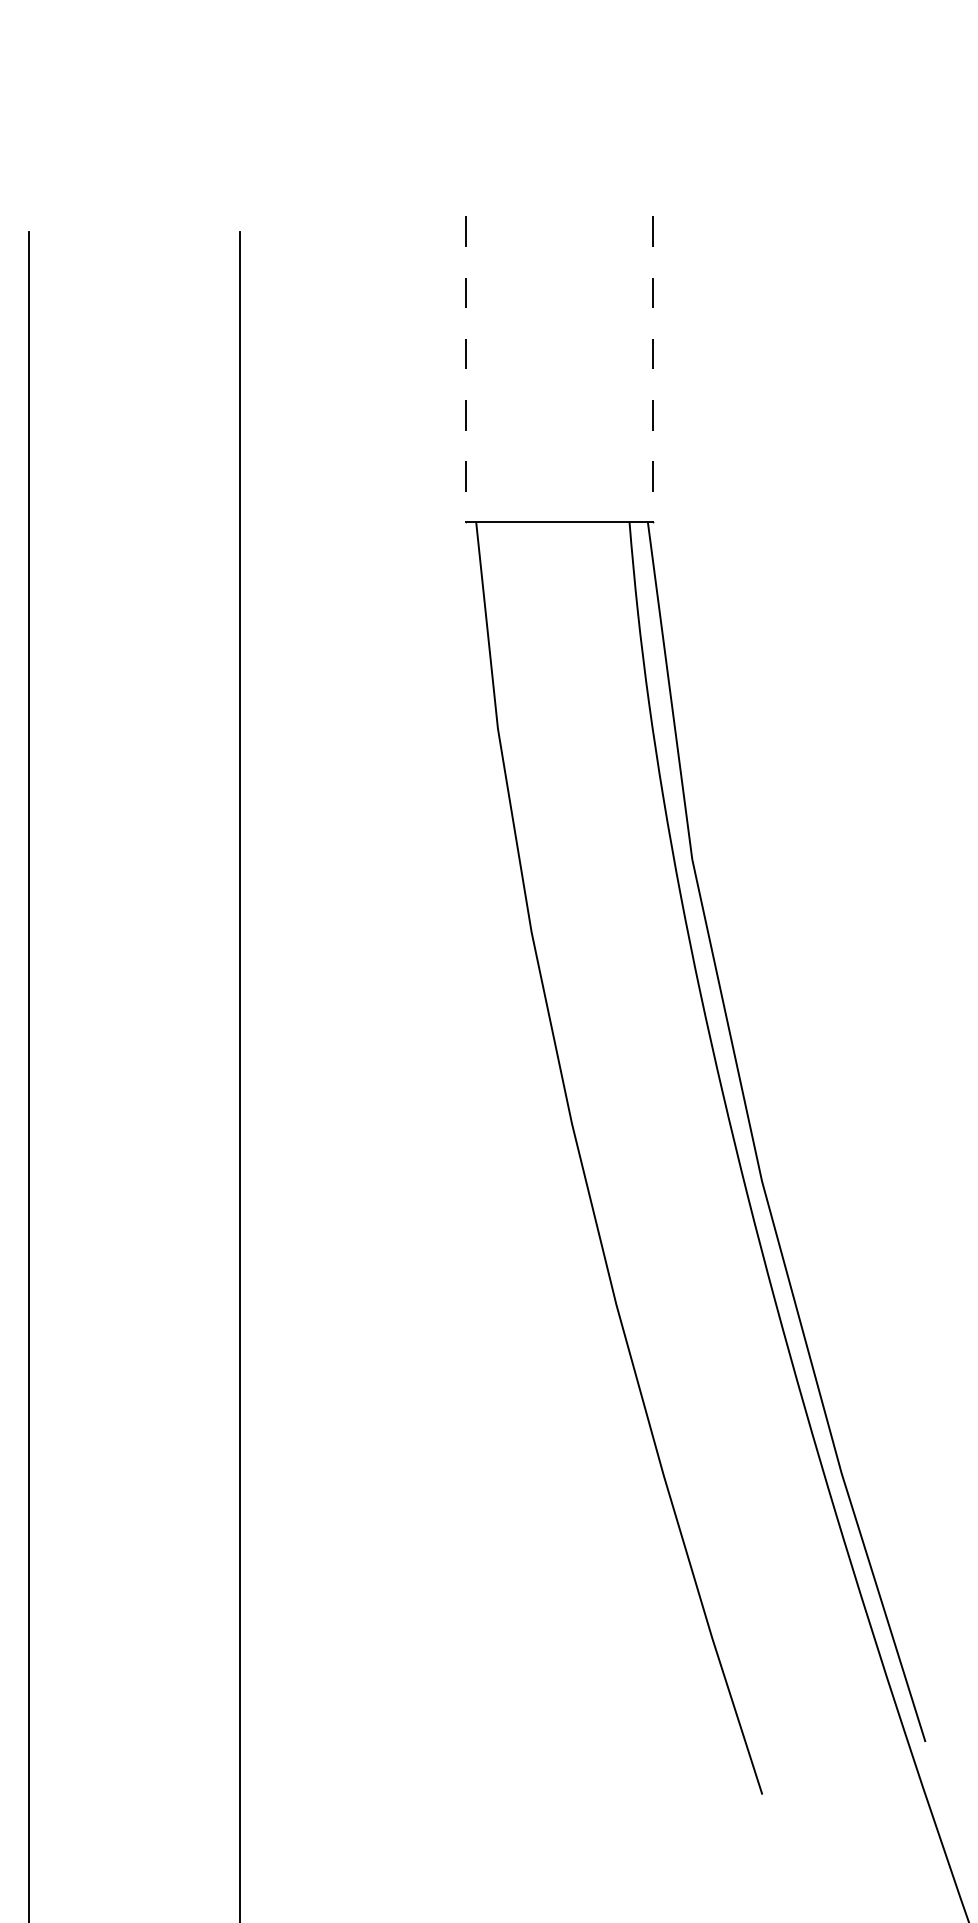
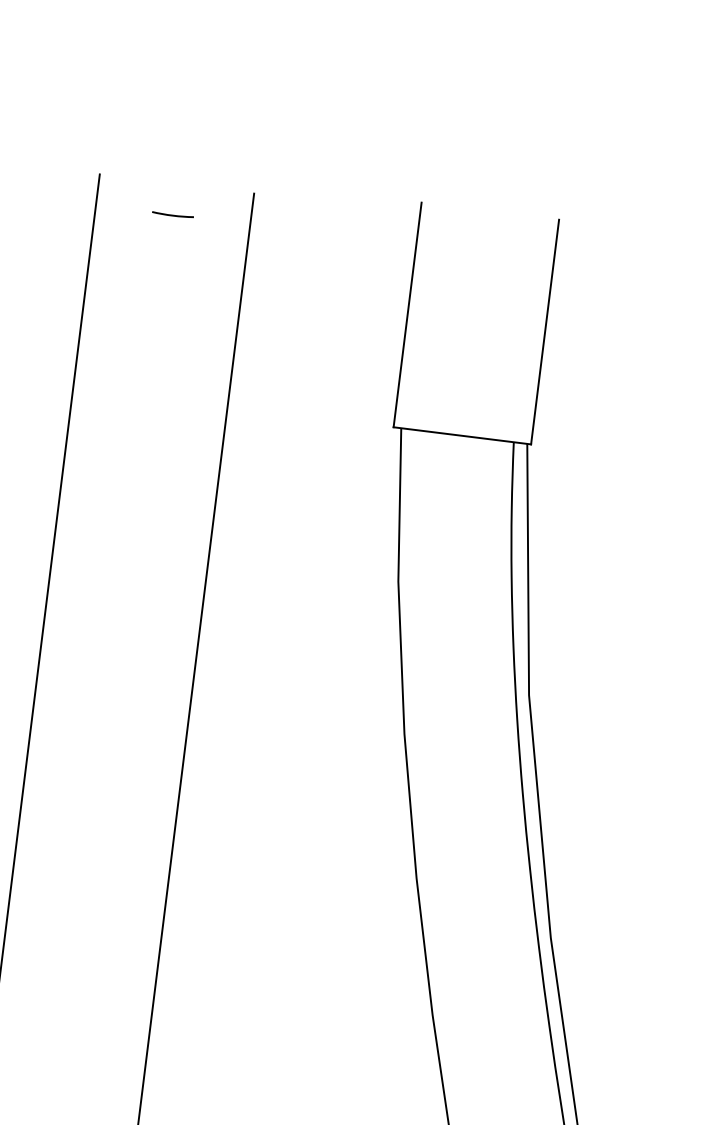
line: (133, 274) -> (172, 214), added
line: (465, 369) -> (407, 314), dashed -> solid
line: (653, 369) -> (545, 332), dashed -> solid

